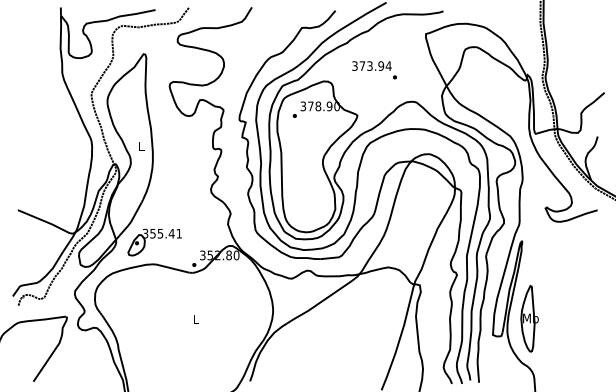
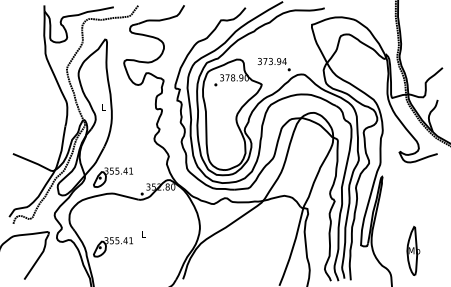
text: (374, 70) -> (274, 64), moved
part: (529, 318) -> (413, 250), moved
part: (154, 337) -> (113, 247), added

